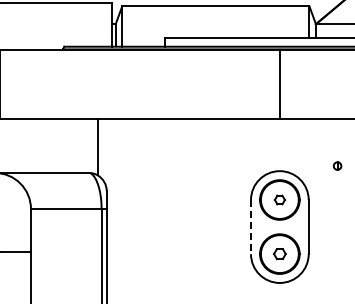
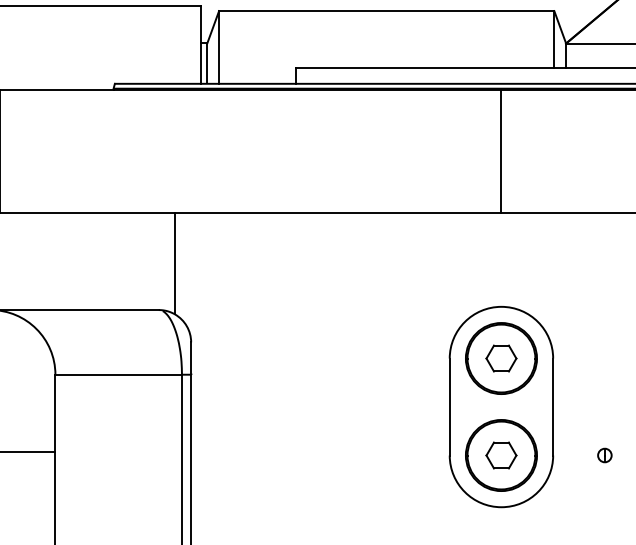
part: (337, 165) -> (604, 454), moved
part: (279, 199) -> (500, 357), size x1.67
line: (251, 227) -> (450, 407), dashed -> solid
part: (279, 253) -> (500, 454), size x1.43

